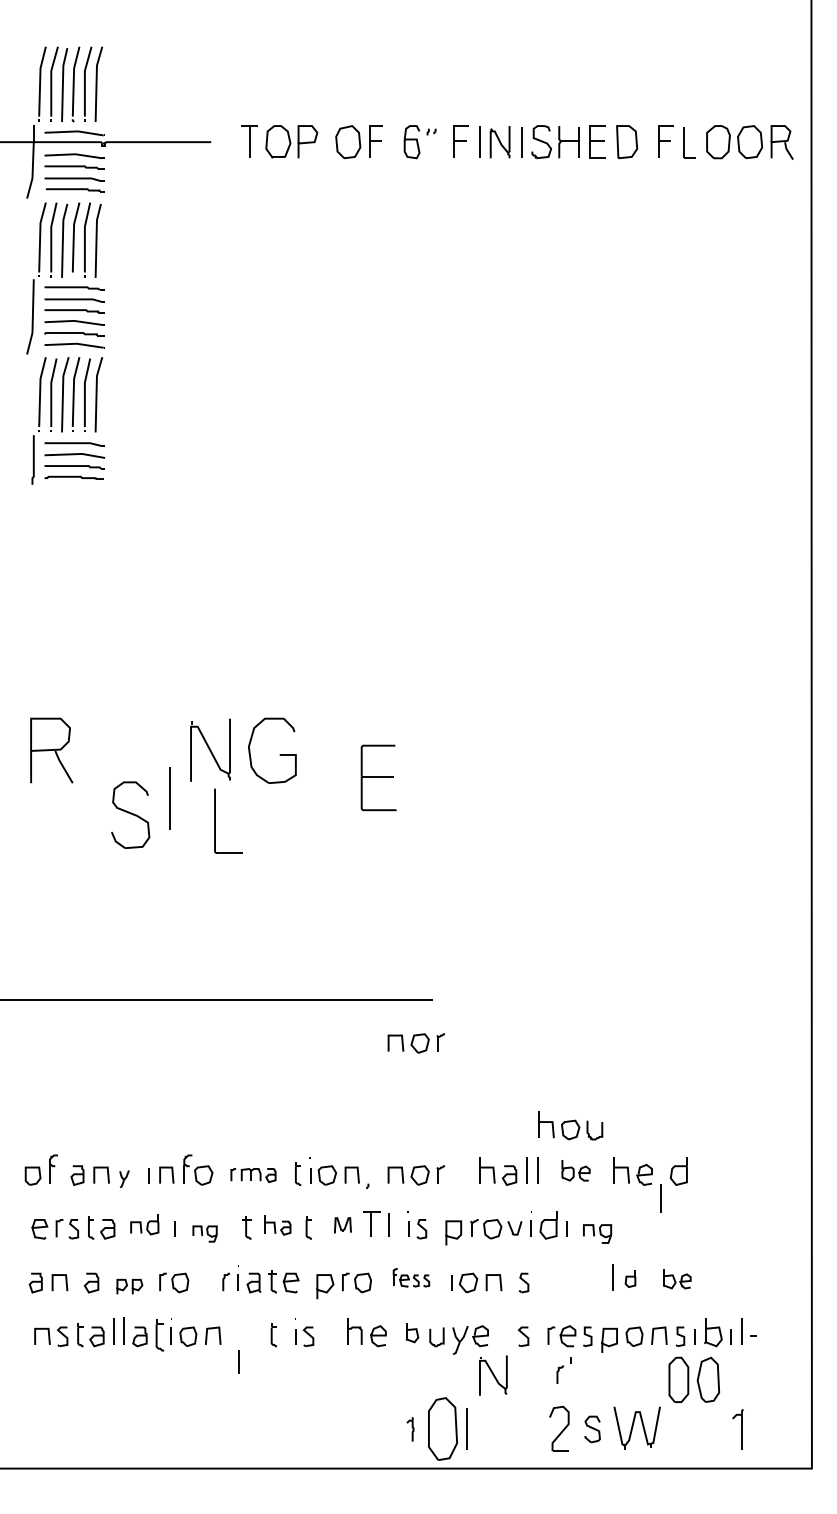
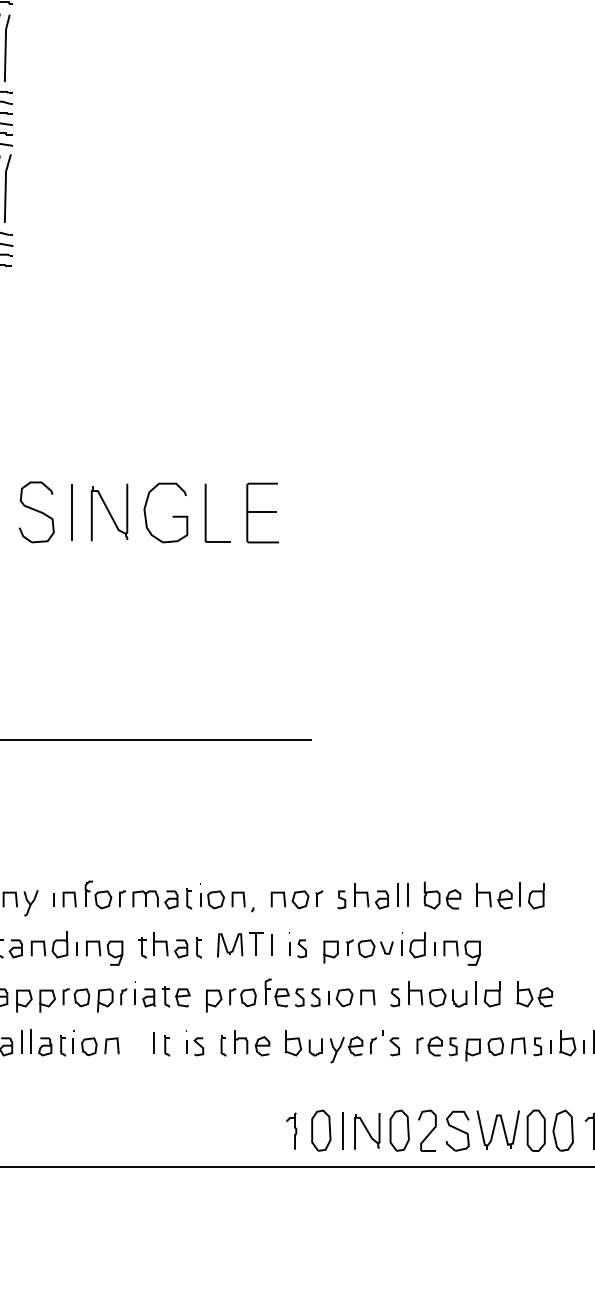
part: (378, 777) -> (262, 512), moved
line: (169, 798) -> (72, 512), moved
part: (130, 814) -> (36, 511), moved
part: (215, 820) -> (206, 512), moved
part: (415, 1043) -> (296, 779), removed
part: (570, 1125) -> (437, 993), moved
part: (575, 1170) -> (442, 895), size x1.43
part: (253, 1175) -> (148, 899), size x1.43
part: (465, 1175) -> (341, 899), added
part: (124, 1178) -> (31, 902), size x1.67
line: (660, 1198) -> (519, 894), moved
part: (144, 1224) -> (49, 944), size x1.43
part: (277, 1225) -> (170, 945), size x1.43
part: (342, 1225) -> (229, 945), size x1.67
part: (204, 1233) -> (104, 952), size x1.67
part: (597, 1233) -> (462, 952), size x1.43
part: (411, 1277) -> (292, 992), size x1.67
part: (630, 1278) -> (492, 993), size x1.67
part: (677, 1278) -> (534, 993), size x1.43
part: (129, 1286) -> (35, 1001), size x1.67
curve: (204, 1289) -> (104, 1003), added
part: (412, 1332) -> (293, 1042), size x1.43
part: (159, 1335) -> (63, 1045), size x0.71
part: (335, 1335) -> (223, 1045), added
line: (238, 1361) -> (154, 1042), moved
part: (563, 1370) -> (376, 1042), moved
part: (493, 1375) -> (367, 1131), moved
part: (694, 1379) -> (550, 1130), moved
part: (442, 1428) -> (320, 1130), size x0.71
part: (528, 1428) -> (399, 1130), added
part: (410, 1429) -> (291, 1131), size x1.67
part: (592, 1429) -> (457, 1131), size x1.67

